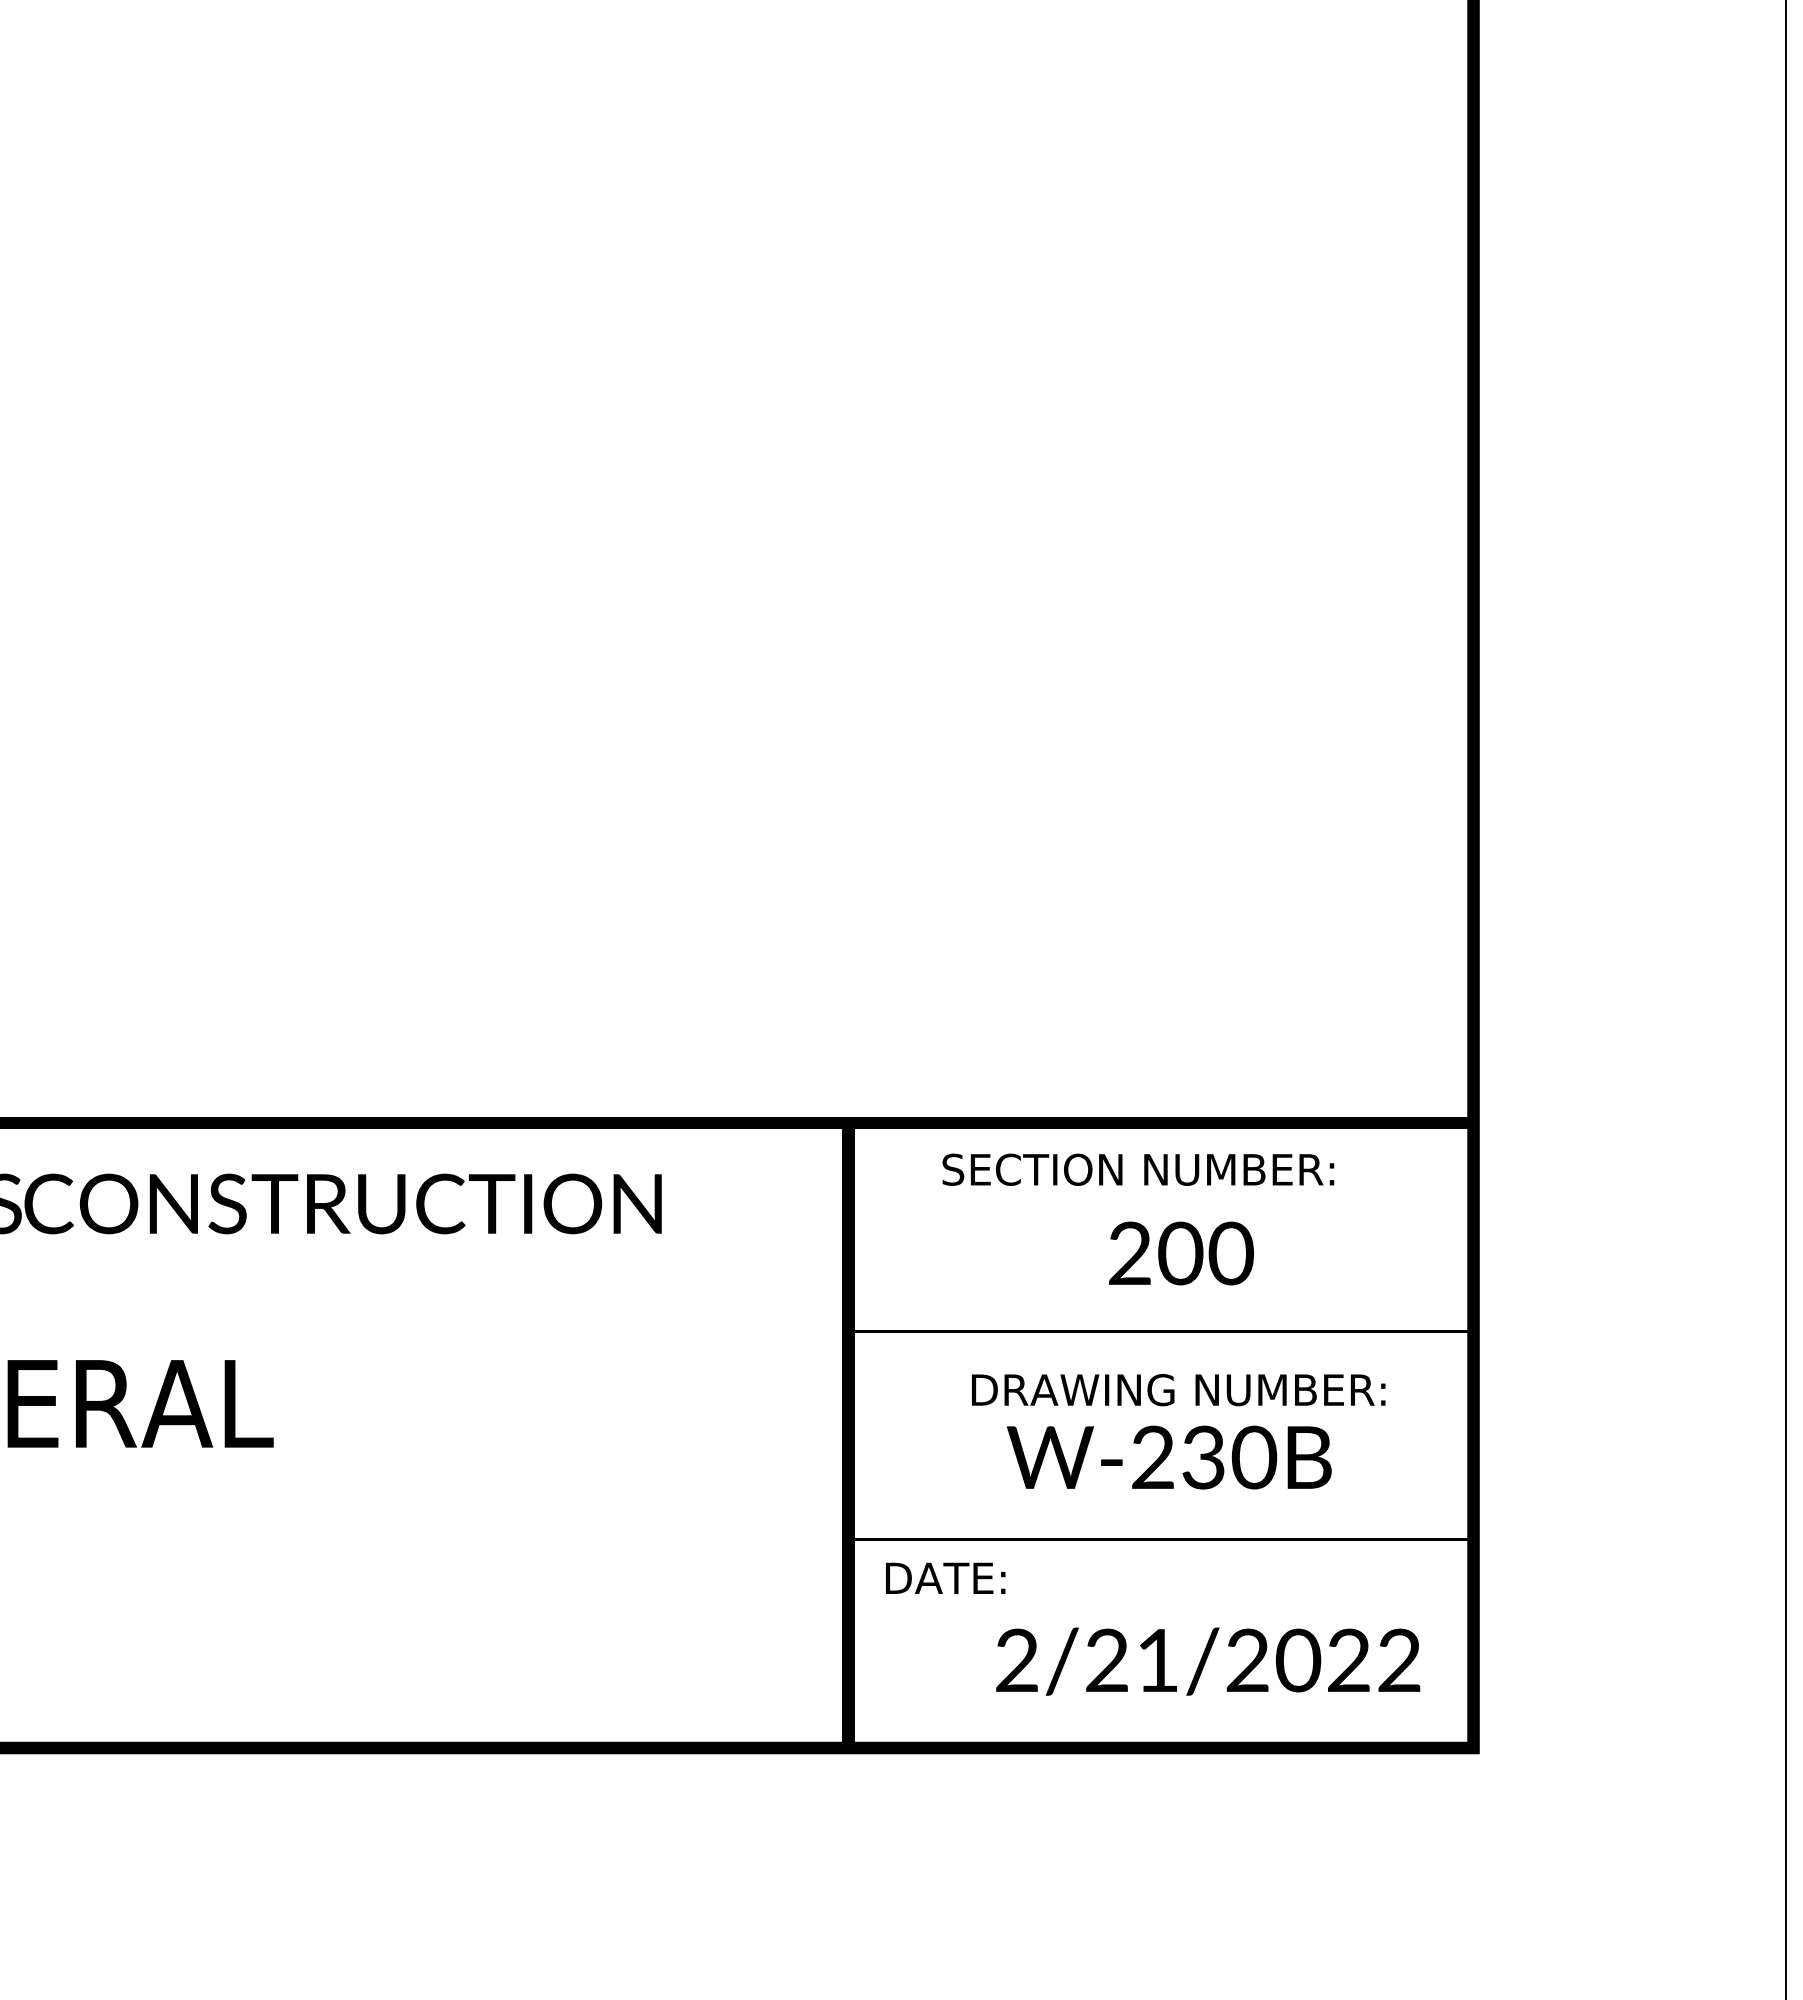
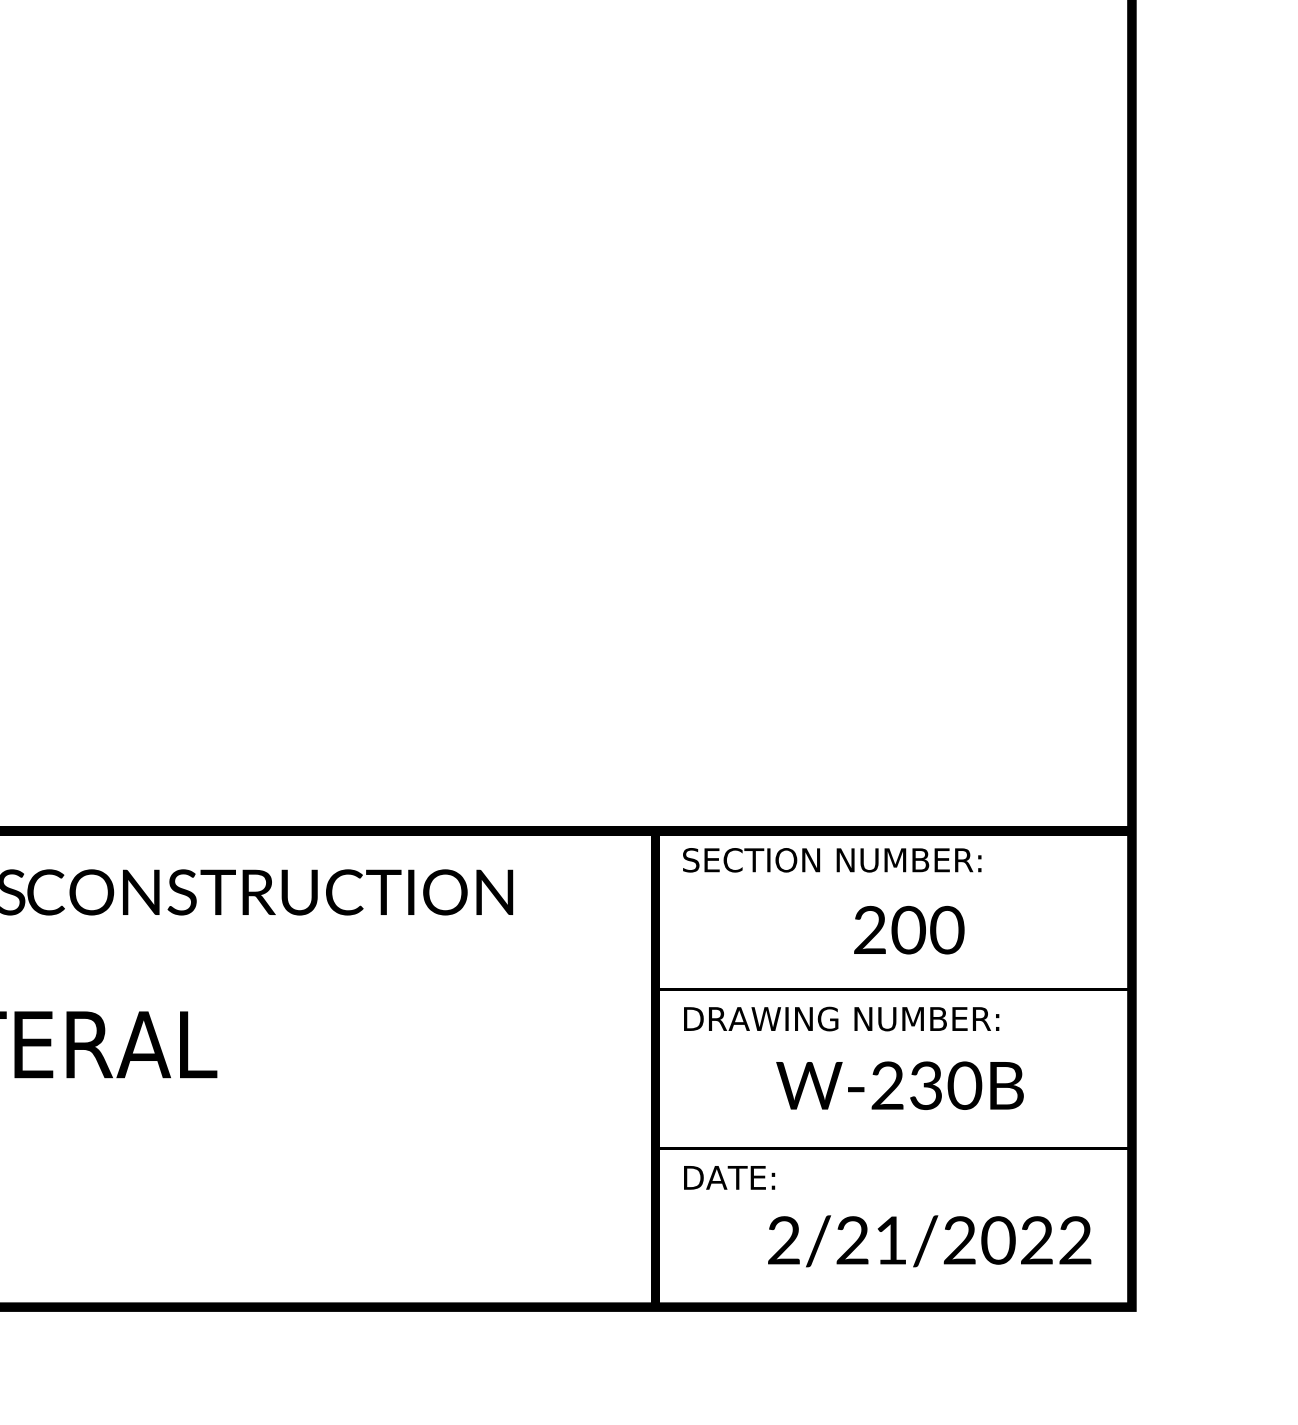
text: (1138, 1169) -> (832, 860), moved
text: (1178, 1390) -> (841, 1019), moved

